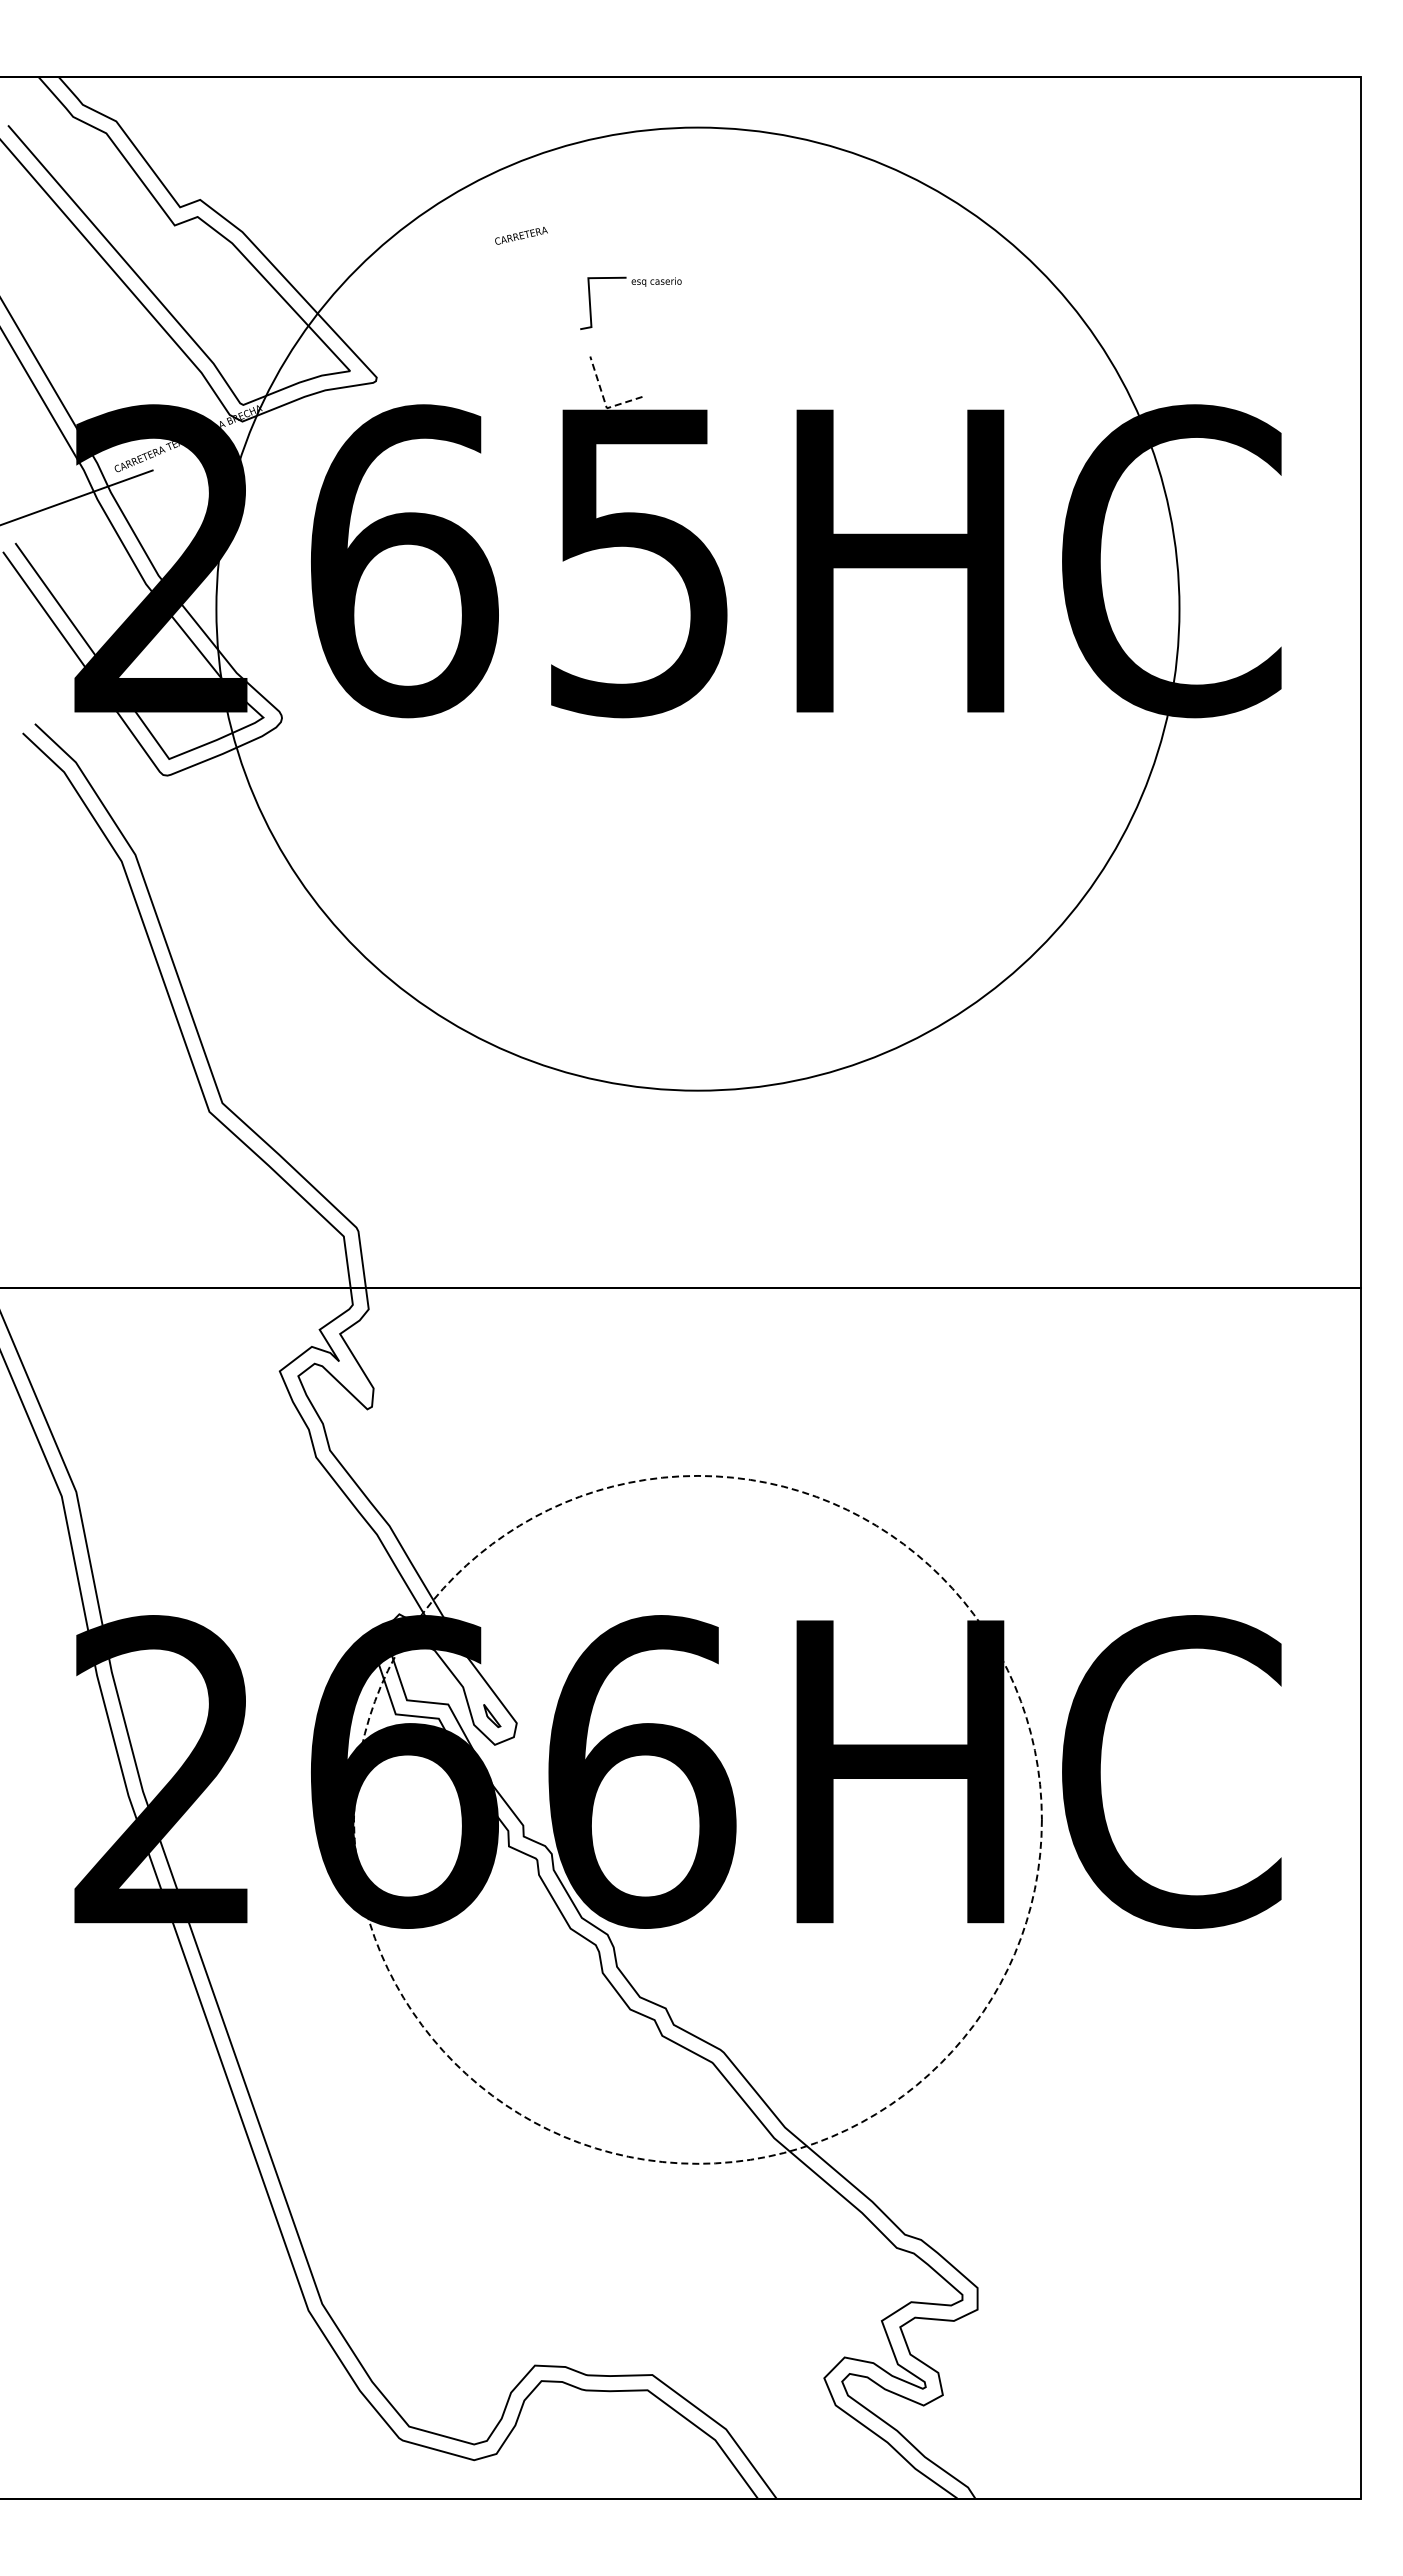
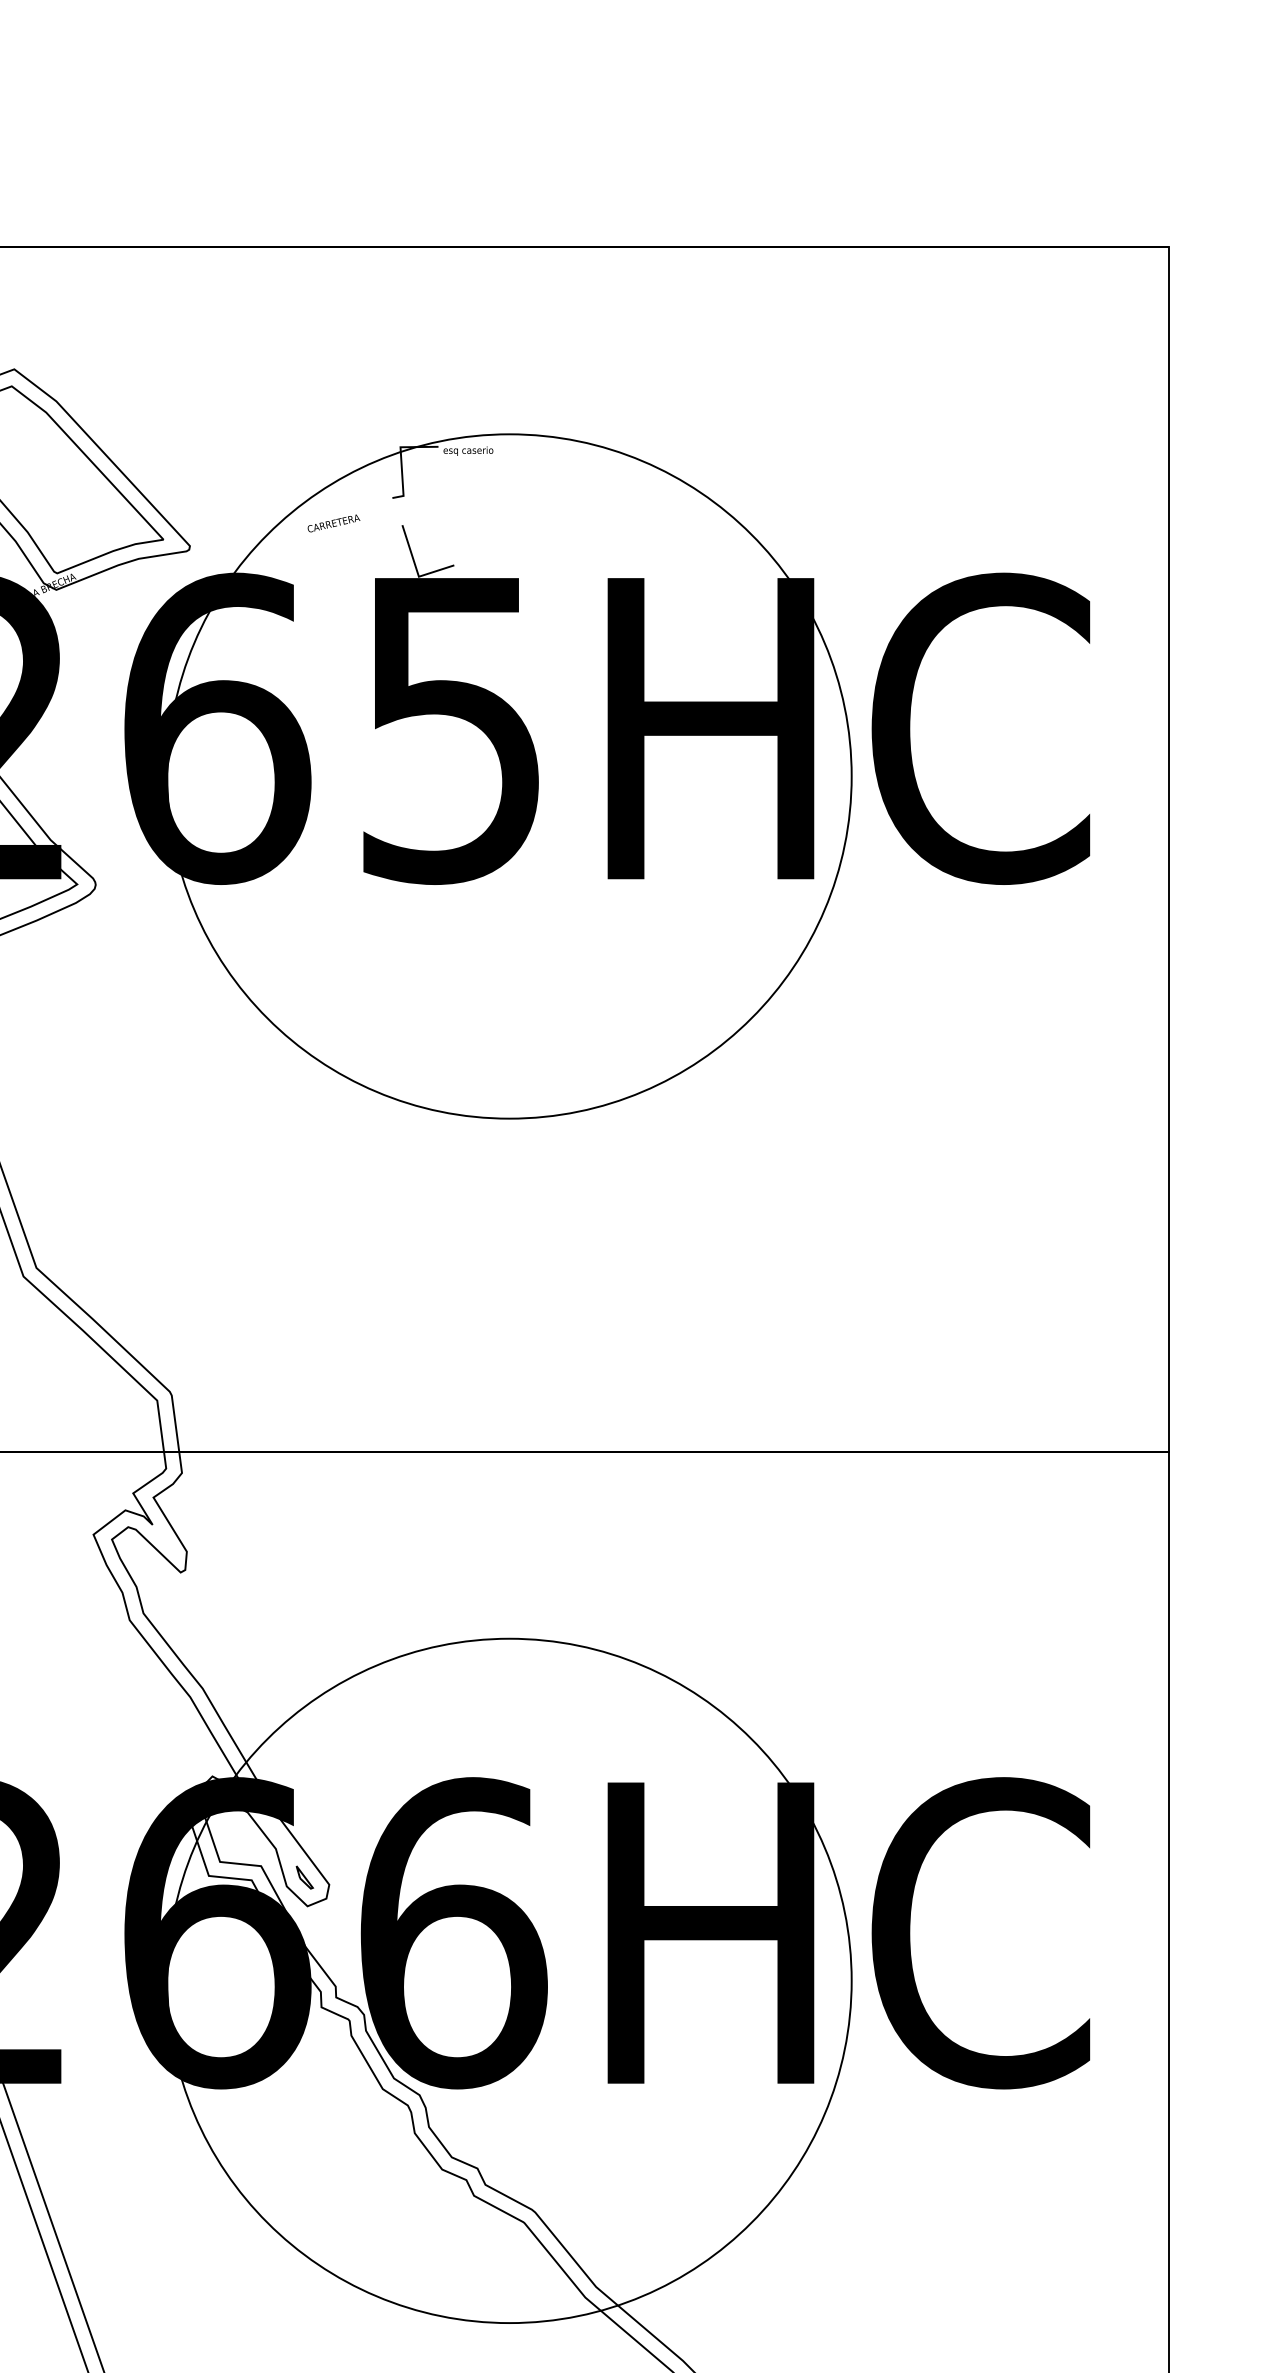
text: (521, 235) -> (333, 523), moved
line: (604, 400) -> (416, 568), dashed -> solid
circle: (697, 609) -> (509, 776), size x0.71
circle: (697, 1819) -> (509, 1980), dashed -> solid

